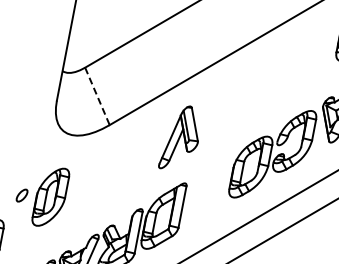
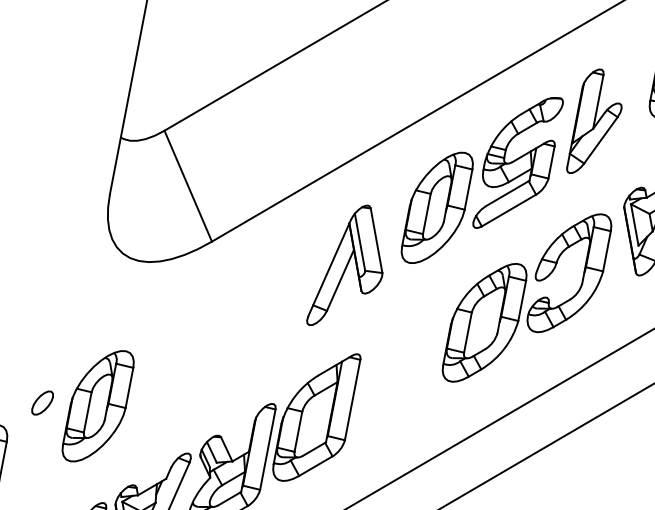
part: (264, 86) -> (511, 167), added
line: (97, 96) -> (188, 186), dashed -> solid
part: (42, 196) -> (82, 404), moved

